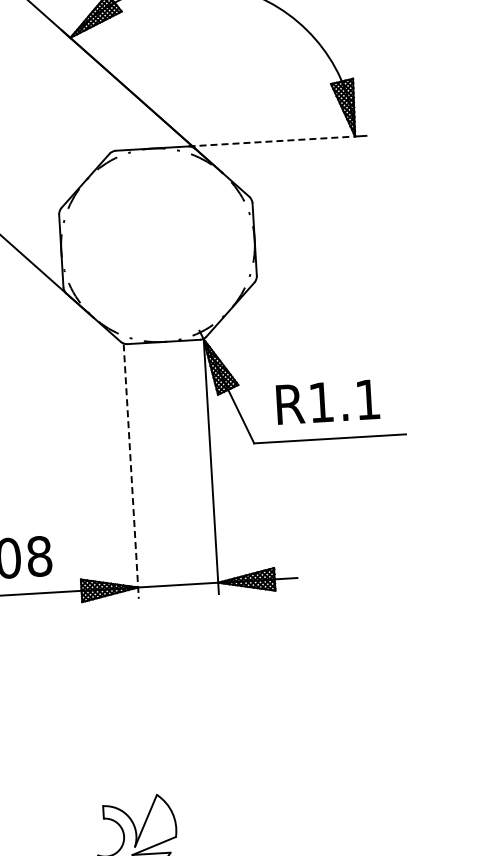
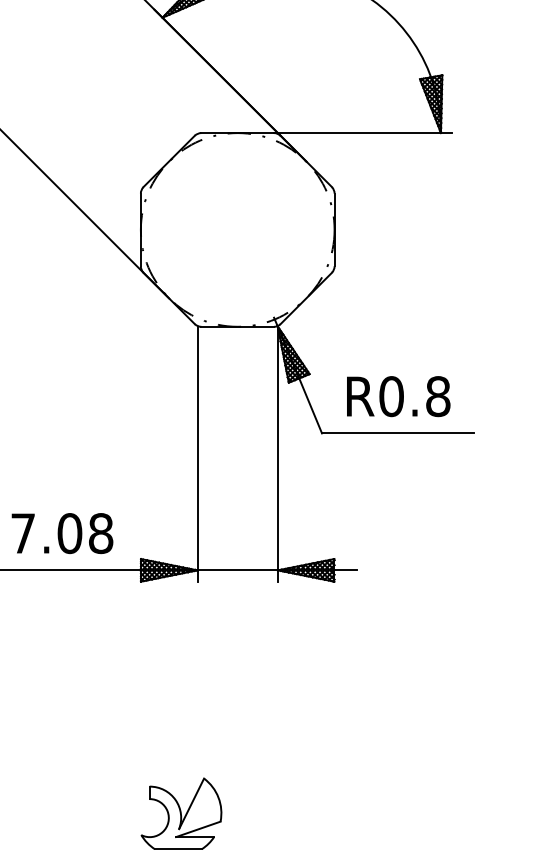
line: (272, 141) -> (358, 133), dashed -> solid
text: (344, 401) -> (414, 396), R1.1 -> R0.8
line: (131, 471) -> (197, 454), dashed -> solid

